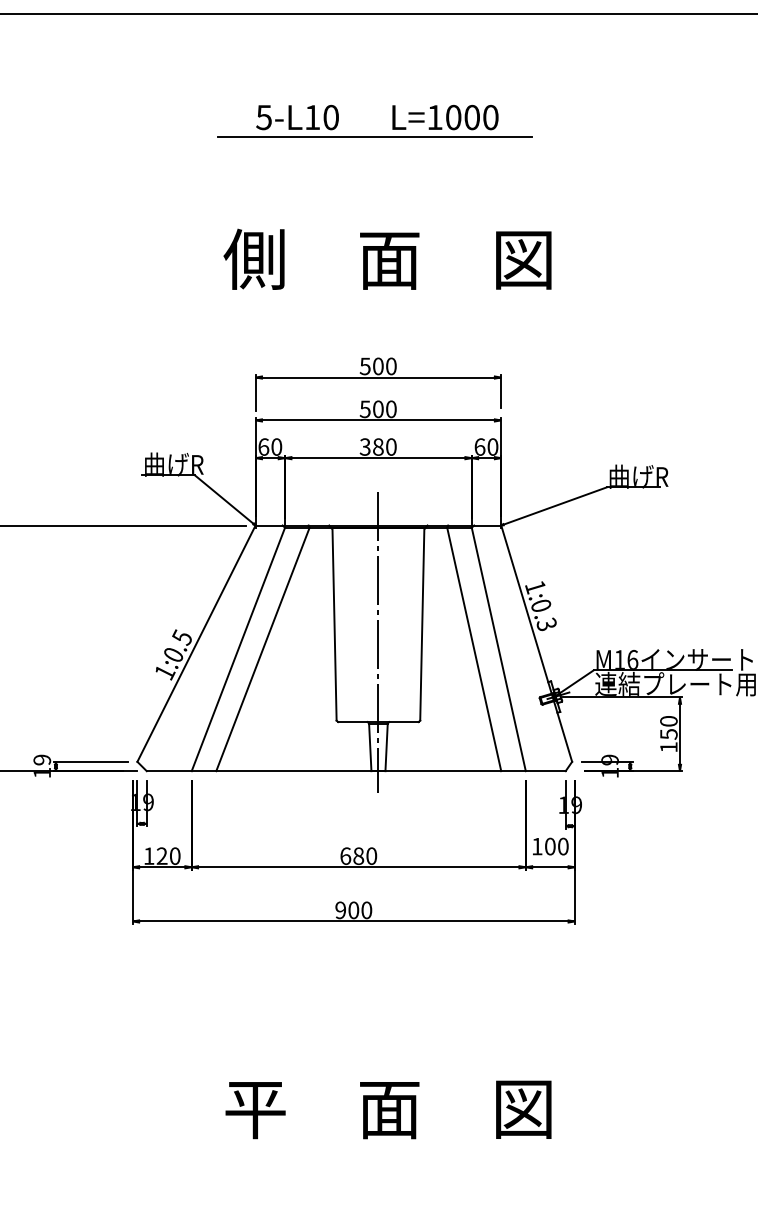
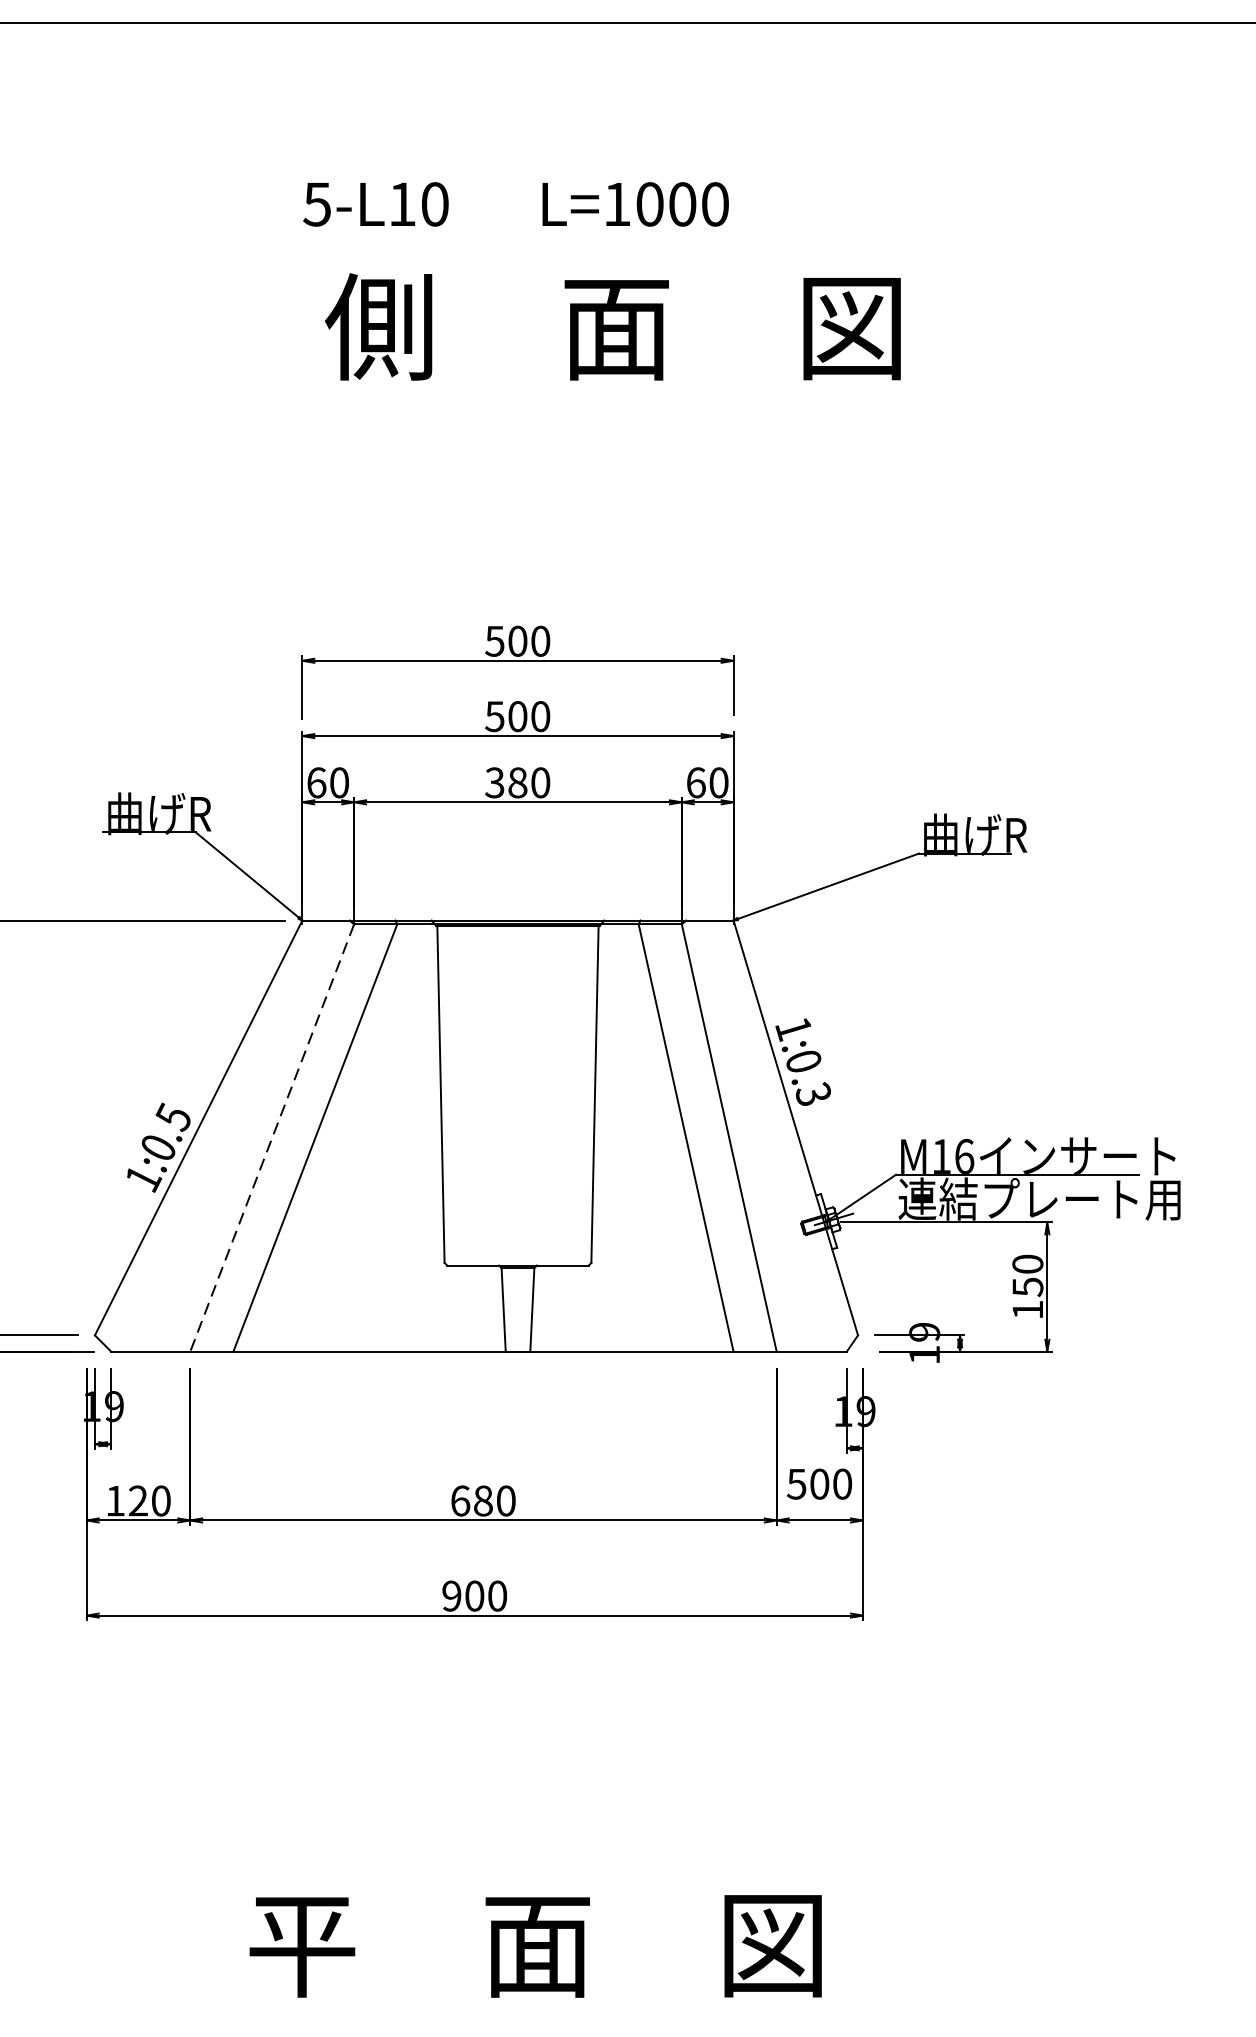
line: (374, 136) -> (511, 237), removed
text: (387, 258) -> (612, 325), moved
line: (378, 642) -> (518, 1125), removed
line: (238, 649) -> (272, 1138), solid -> dashed
text: (536, 846) -> (795, 1483), 100 -> 500

